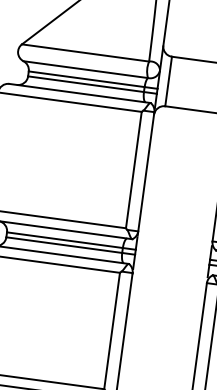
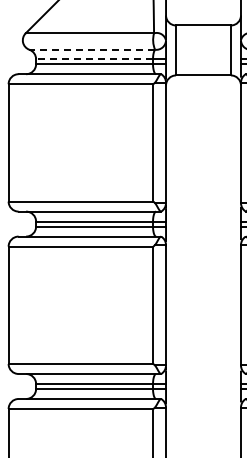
line: (85, 69) -> (92, 49), solid -> dashed
line: (86, 79) -> (94, 59), solid -> dashed

